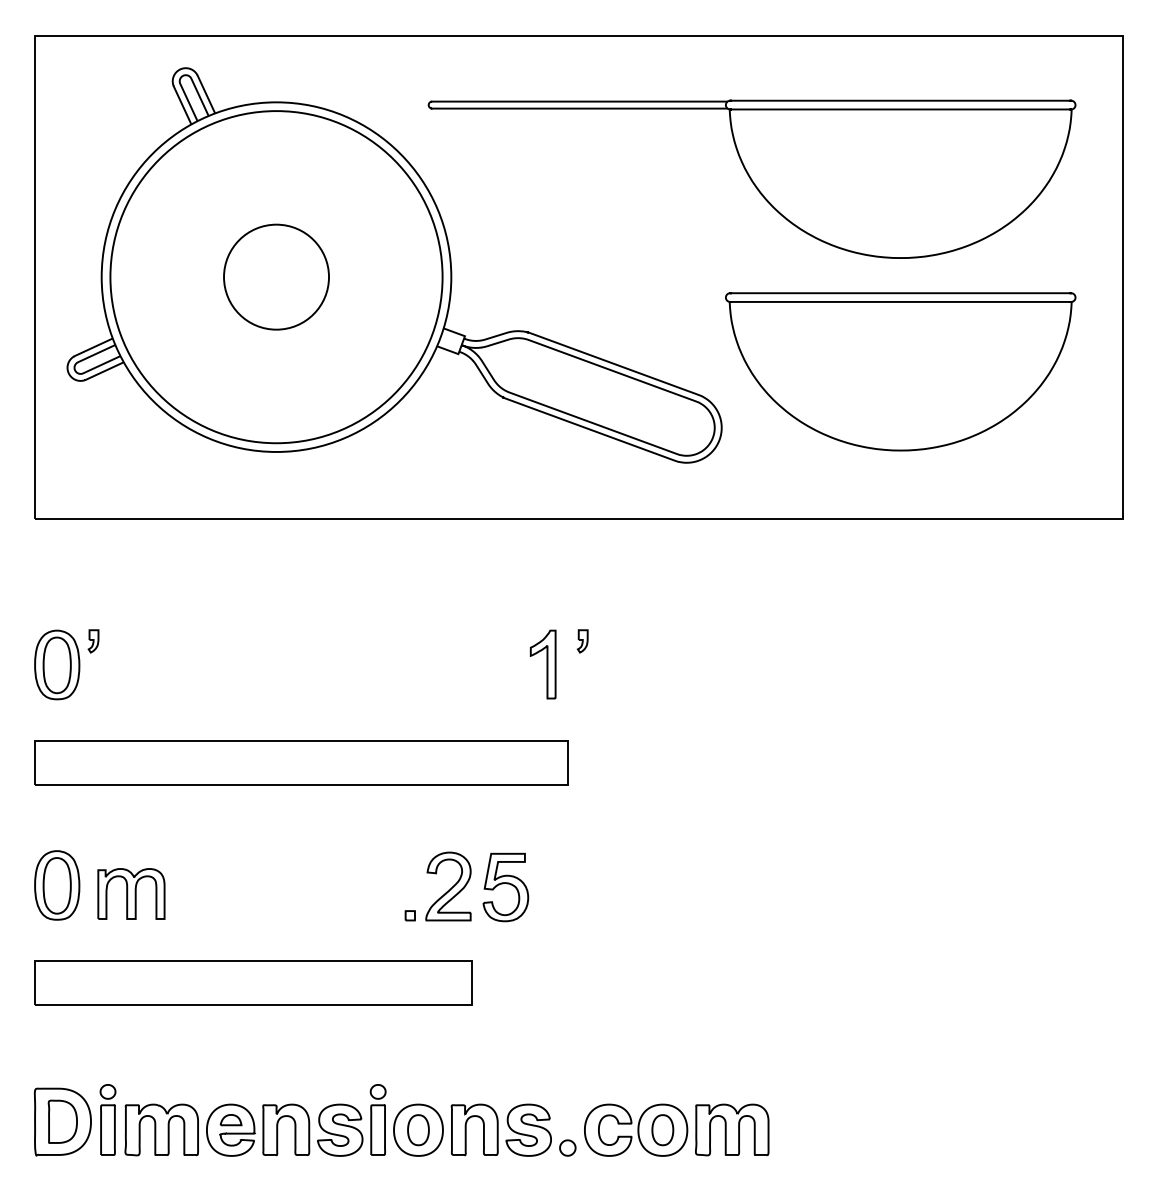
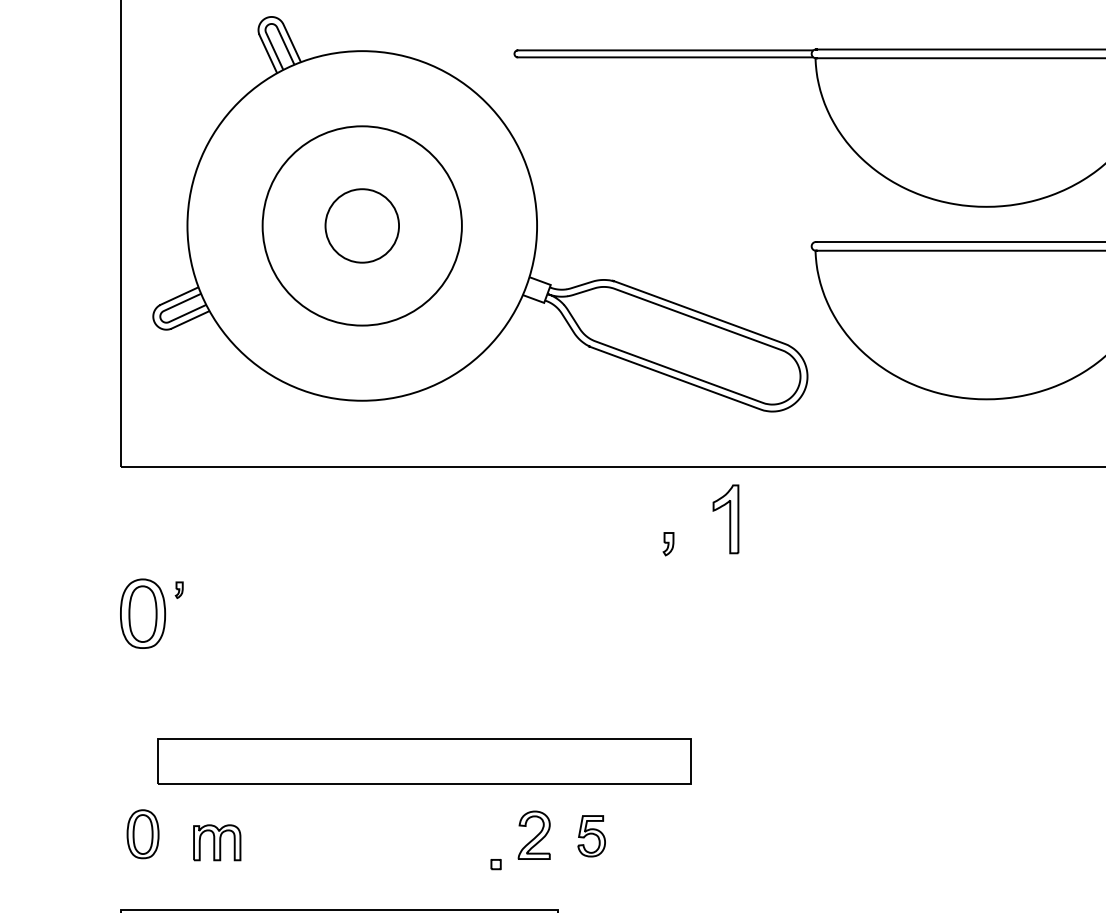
circle: (276, 276) -> (362, 225), size x0.7
circle: (276, 277) -> (362, 226), size x0.6
part: (93, 641) -> (179, 590), size x0.7
part: (582, 641) -> (668, 544), moved
part: (542, 664) -> (725, 519), moved
part: (301, 762) -> (424, 761), moved
part: (57, 885) -> (143, 834), size x0.7
part: (448, 886) -> (534, 835), size x0.7
part: (505, 887) -> (591, 836), size x0.6
part: (131, 893) -> (217, 842), size x0.7

